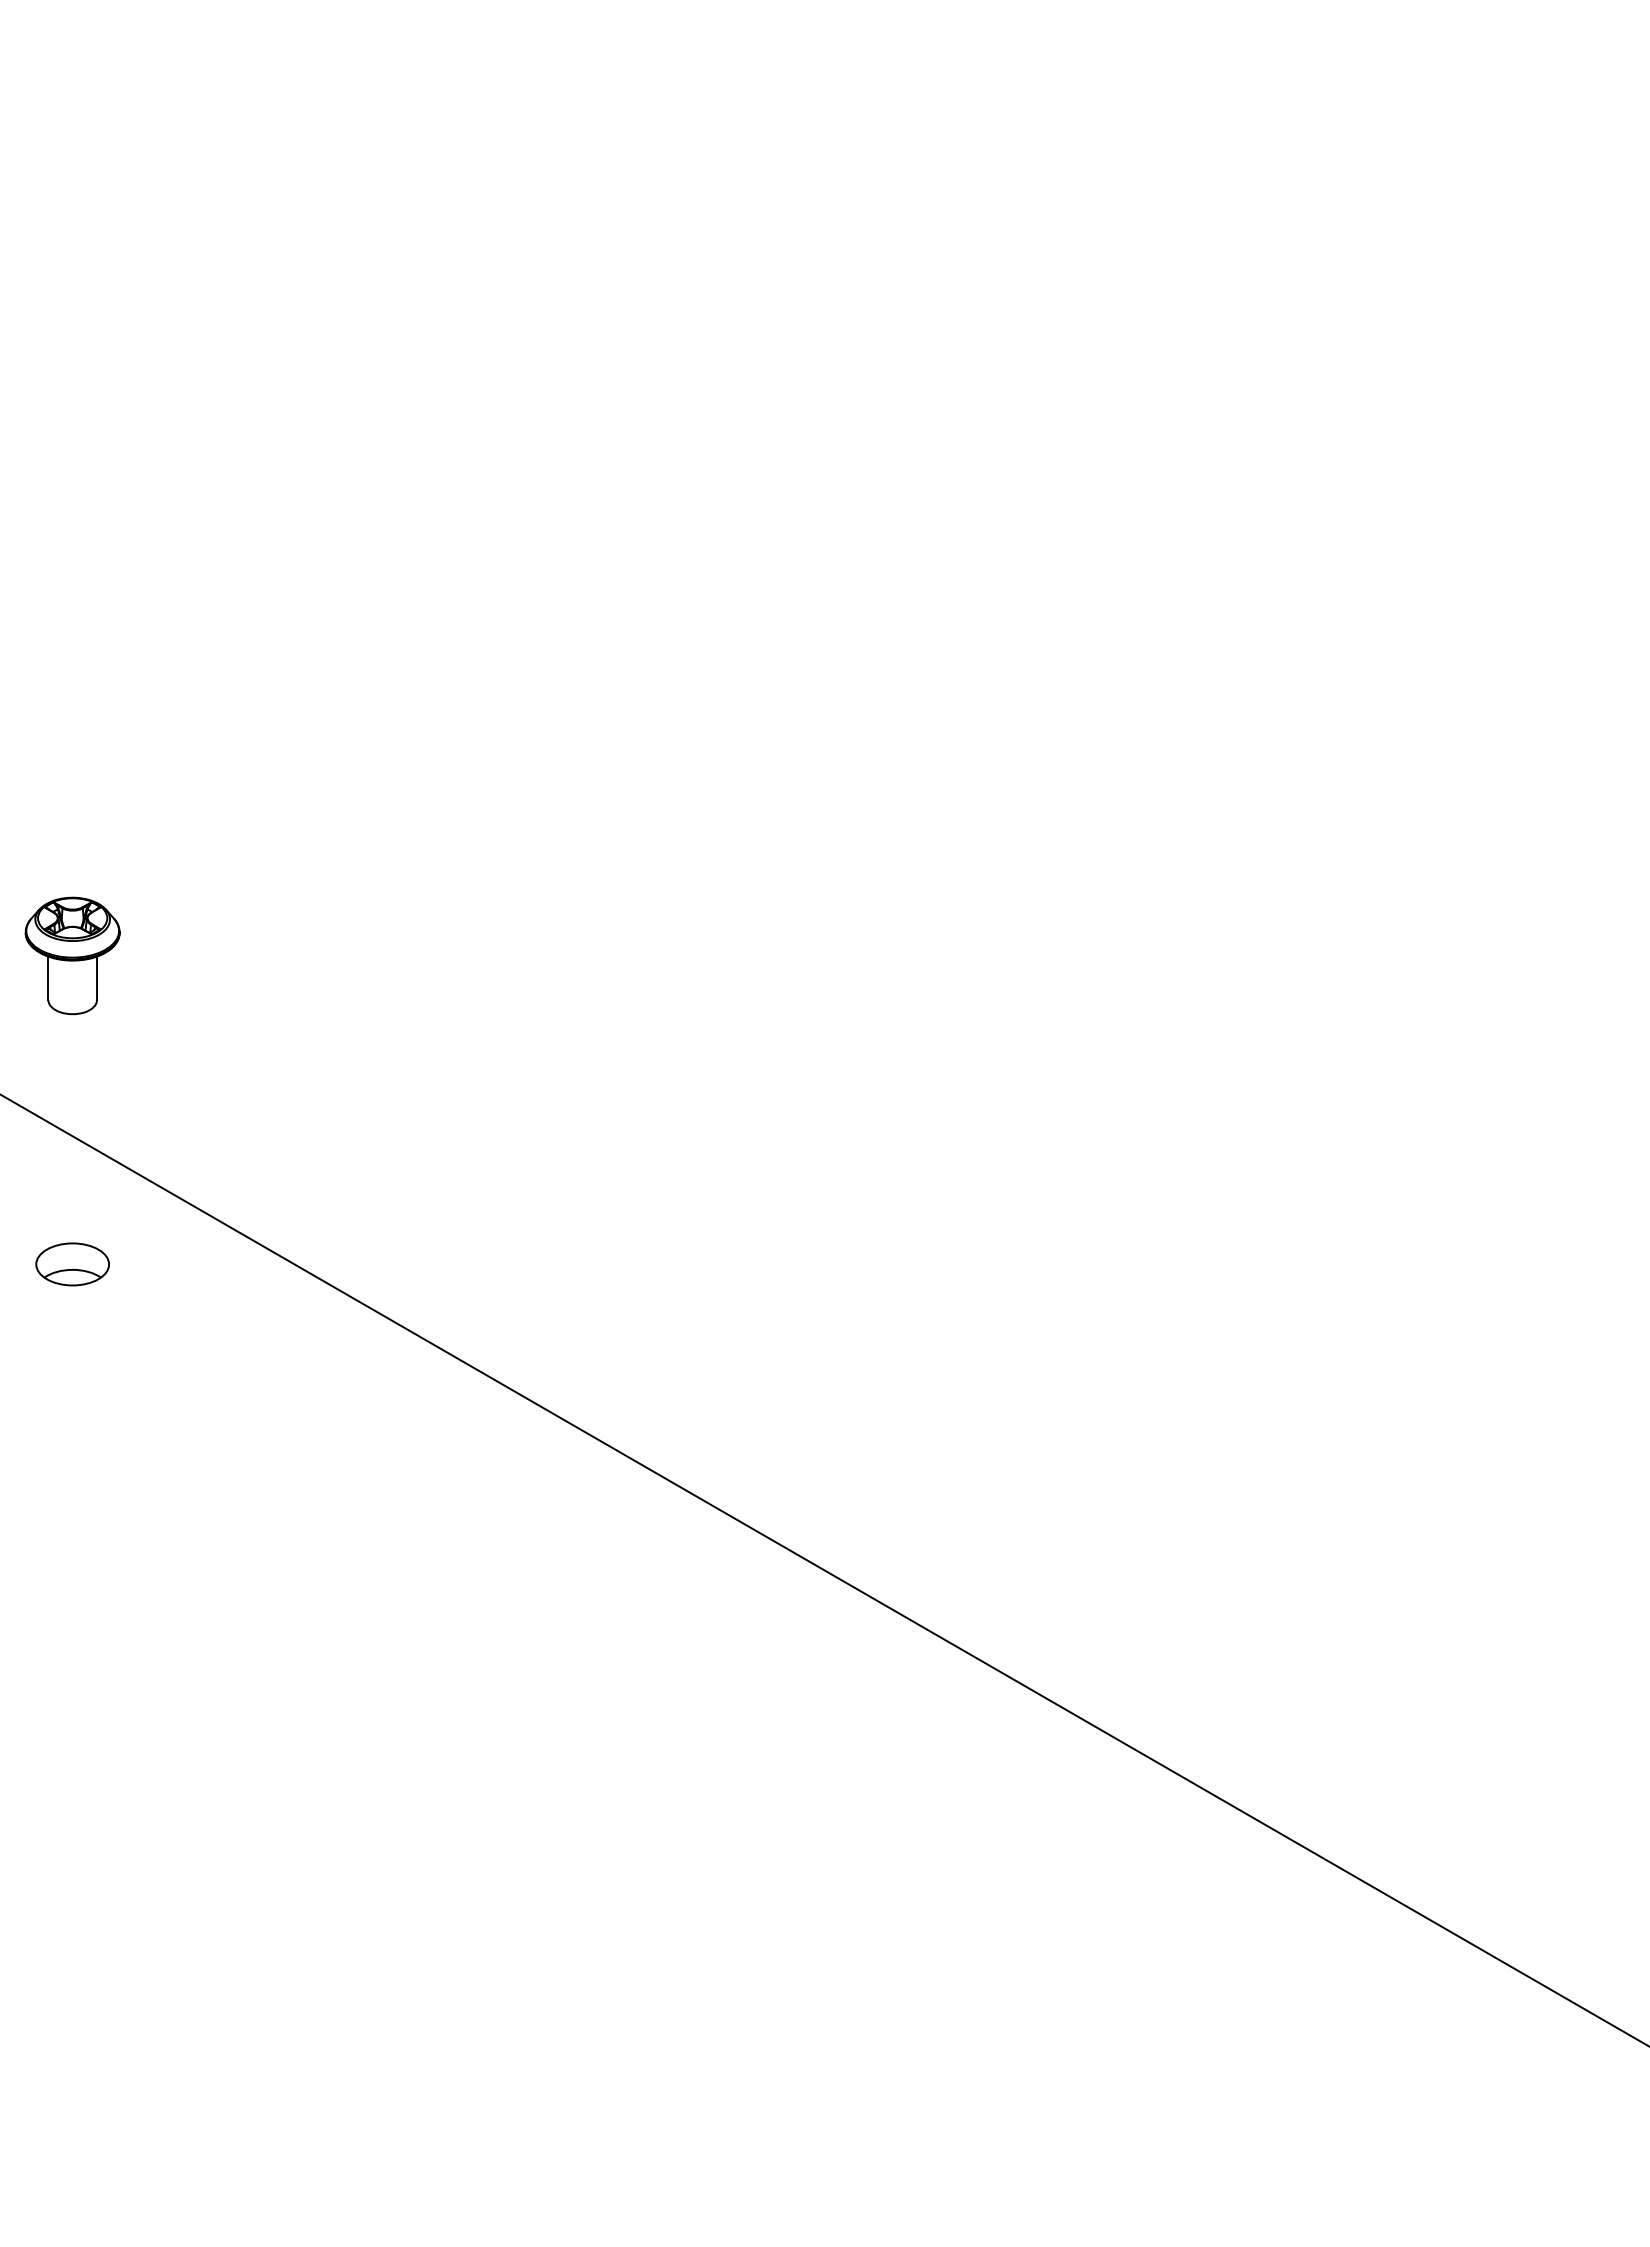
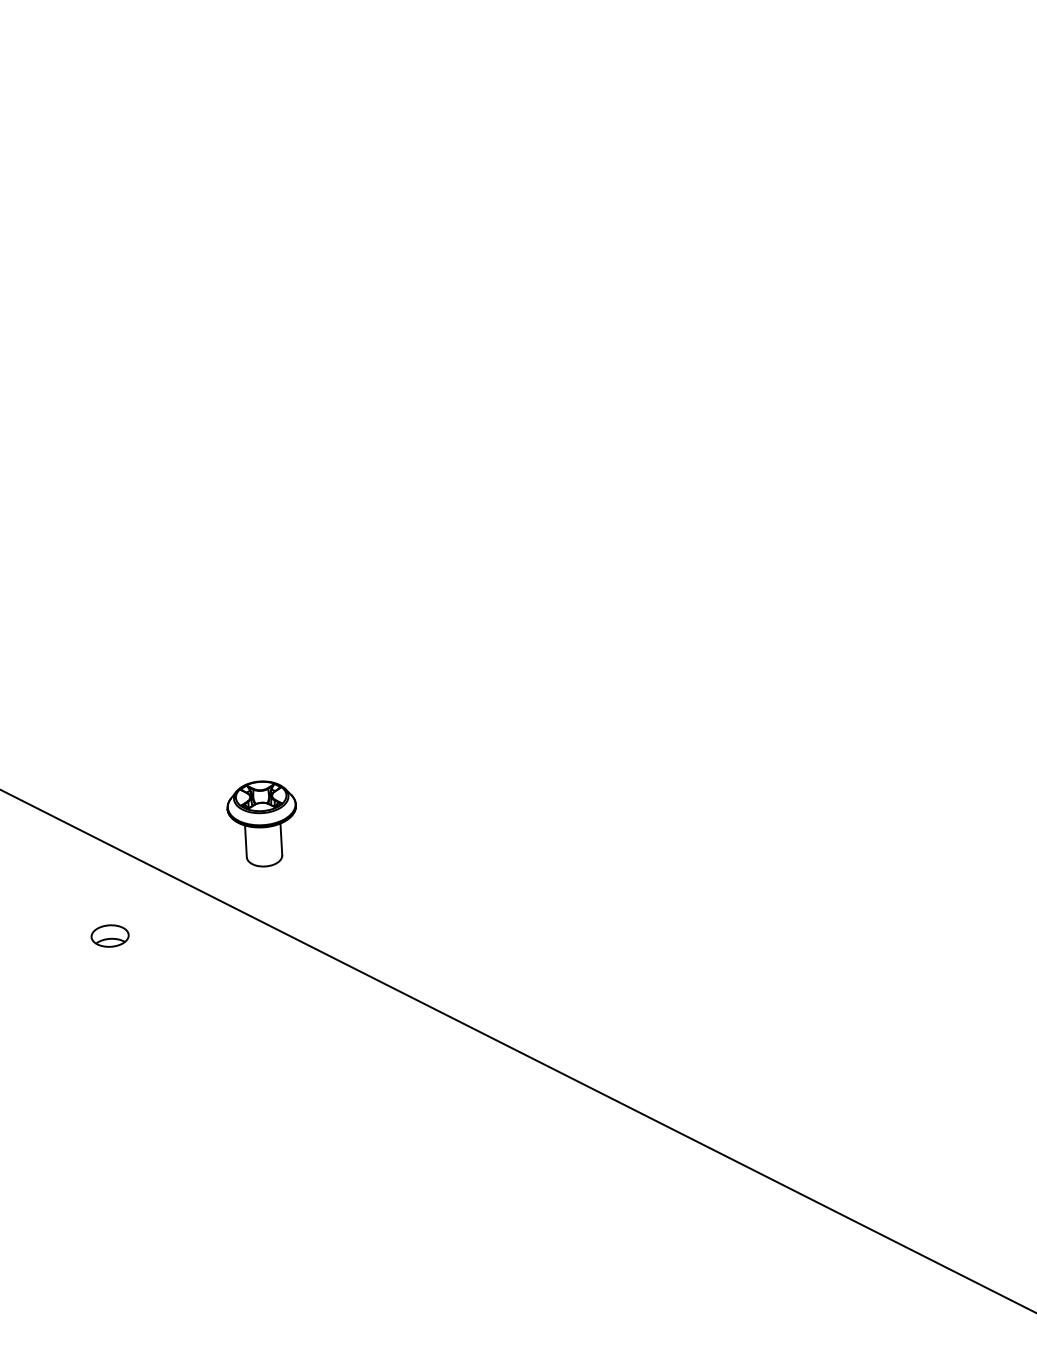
part: (72, 955) -> (262, 823), moved
part: (72, 1264) -> (110, 936), size x0.7

